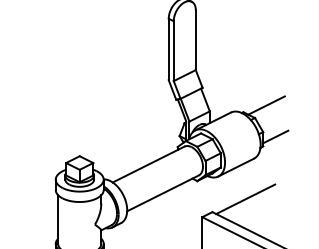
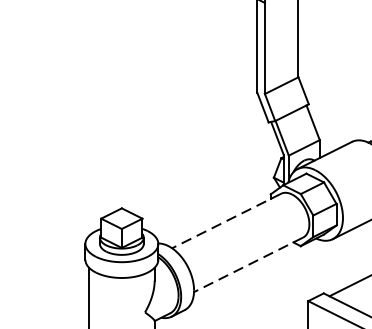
line: (148, 164) -> (226, 220), solid -> dashed
line: (162, 193) -> (247, 265), solid -> dashed

